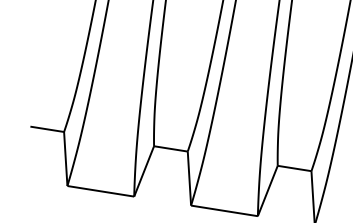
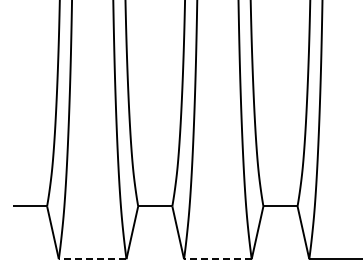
line: (100, 191) -> (92, 259), solid -> dashed
line: (224, 211) -> (217, 259), solid -> dashed

